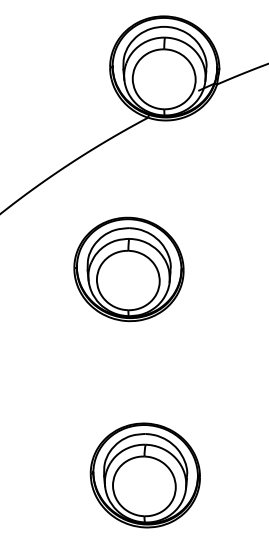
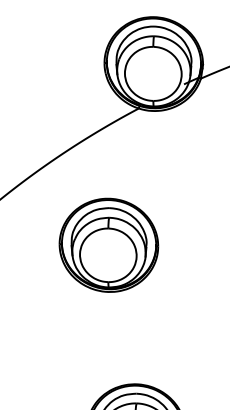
part: (128, 269) -> (108, 245), moved

